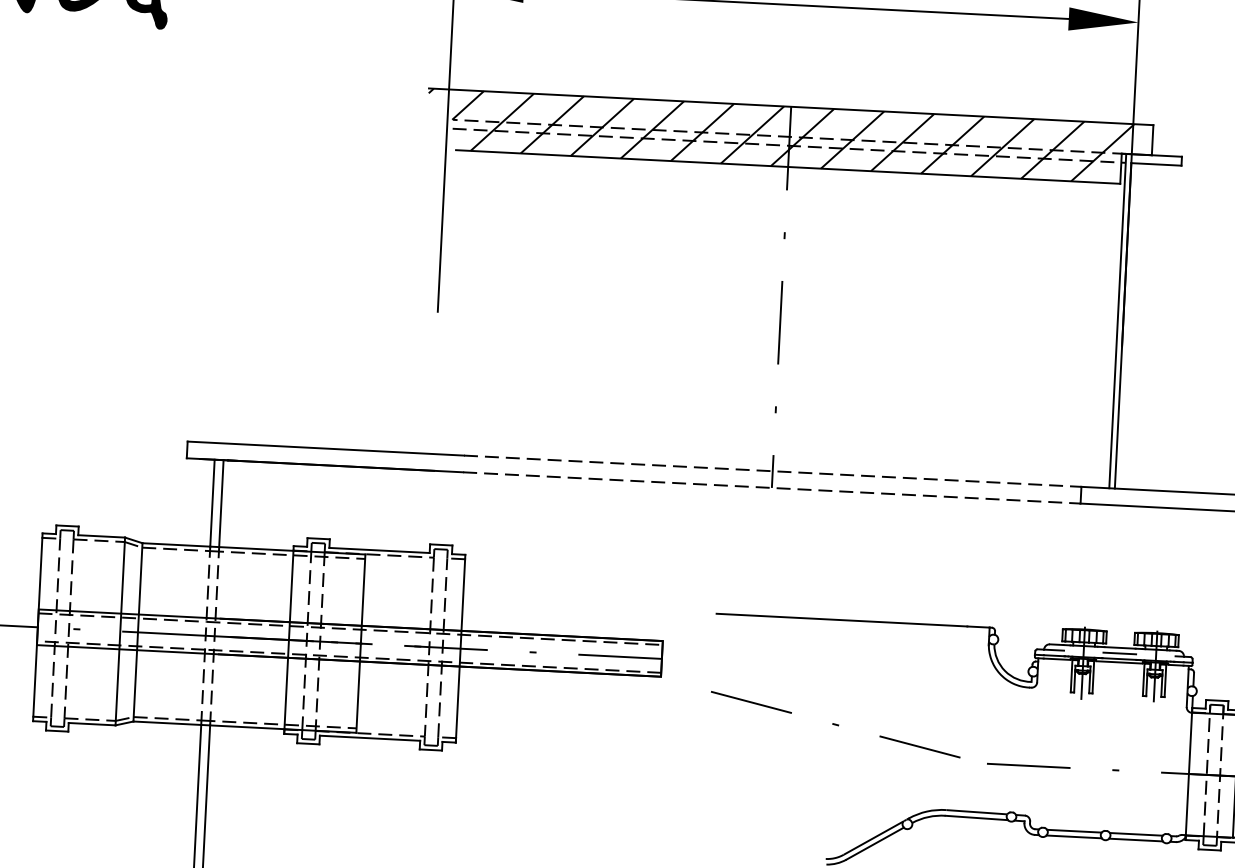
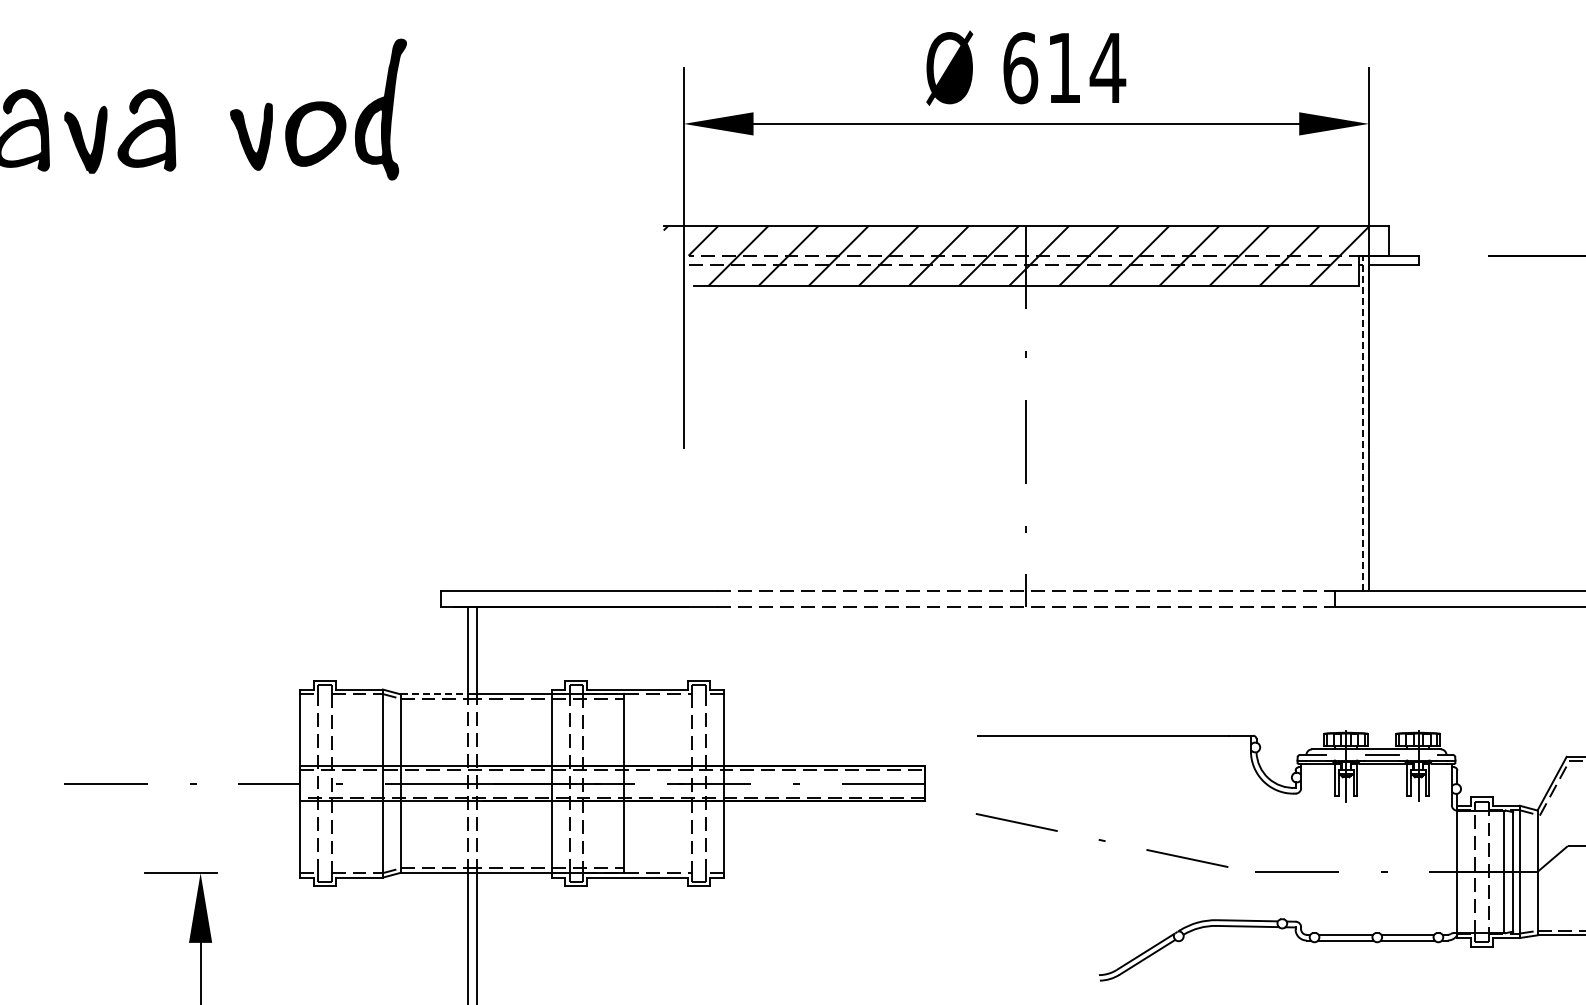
line: (1117, 320) -> (1363, 422), solid -> dashed
line: (176, 545) -> (434, 694), solid -> dashed

